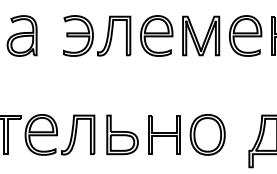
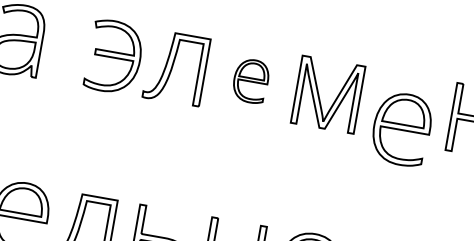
part: (156, 35) -> (250, 80), size x0.6
part: (245, 35) -> (401, 128), moved

